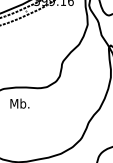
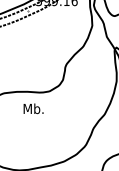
text: (19, 103) -> (33, 108), moved

